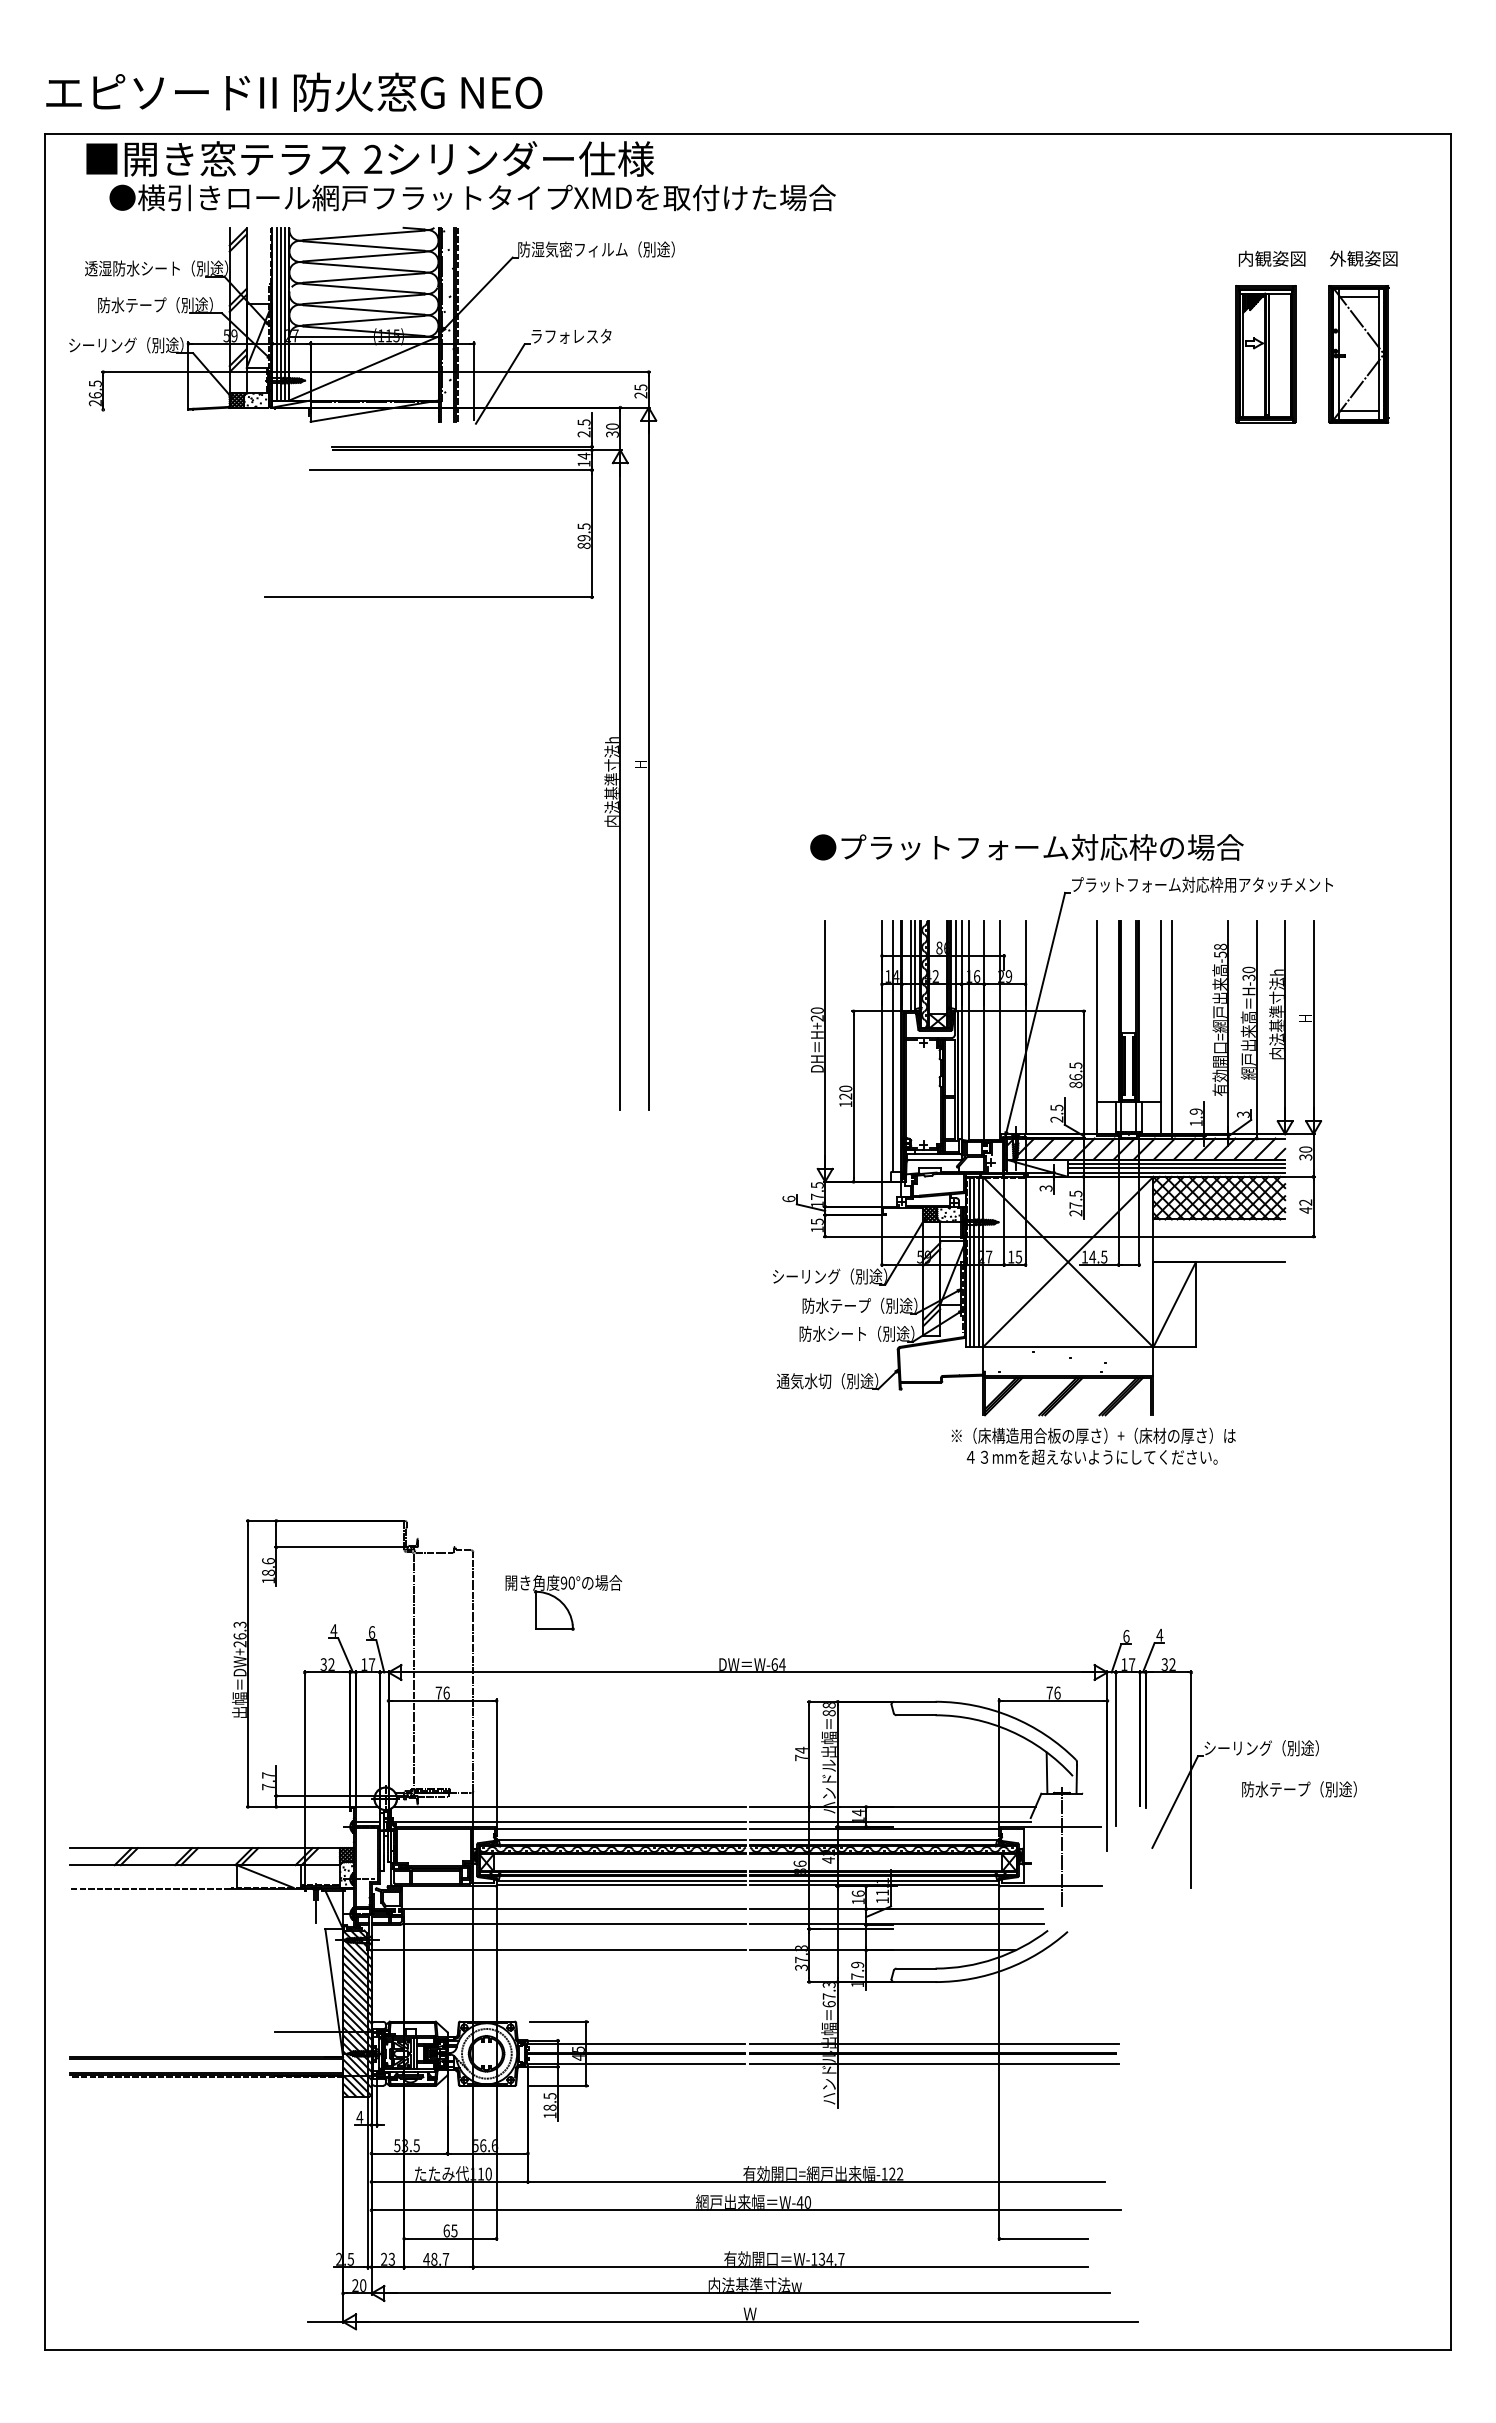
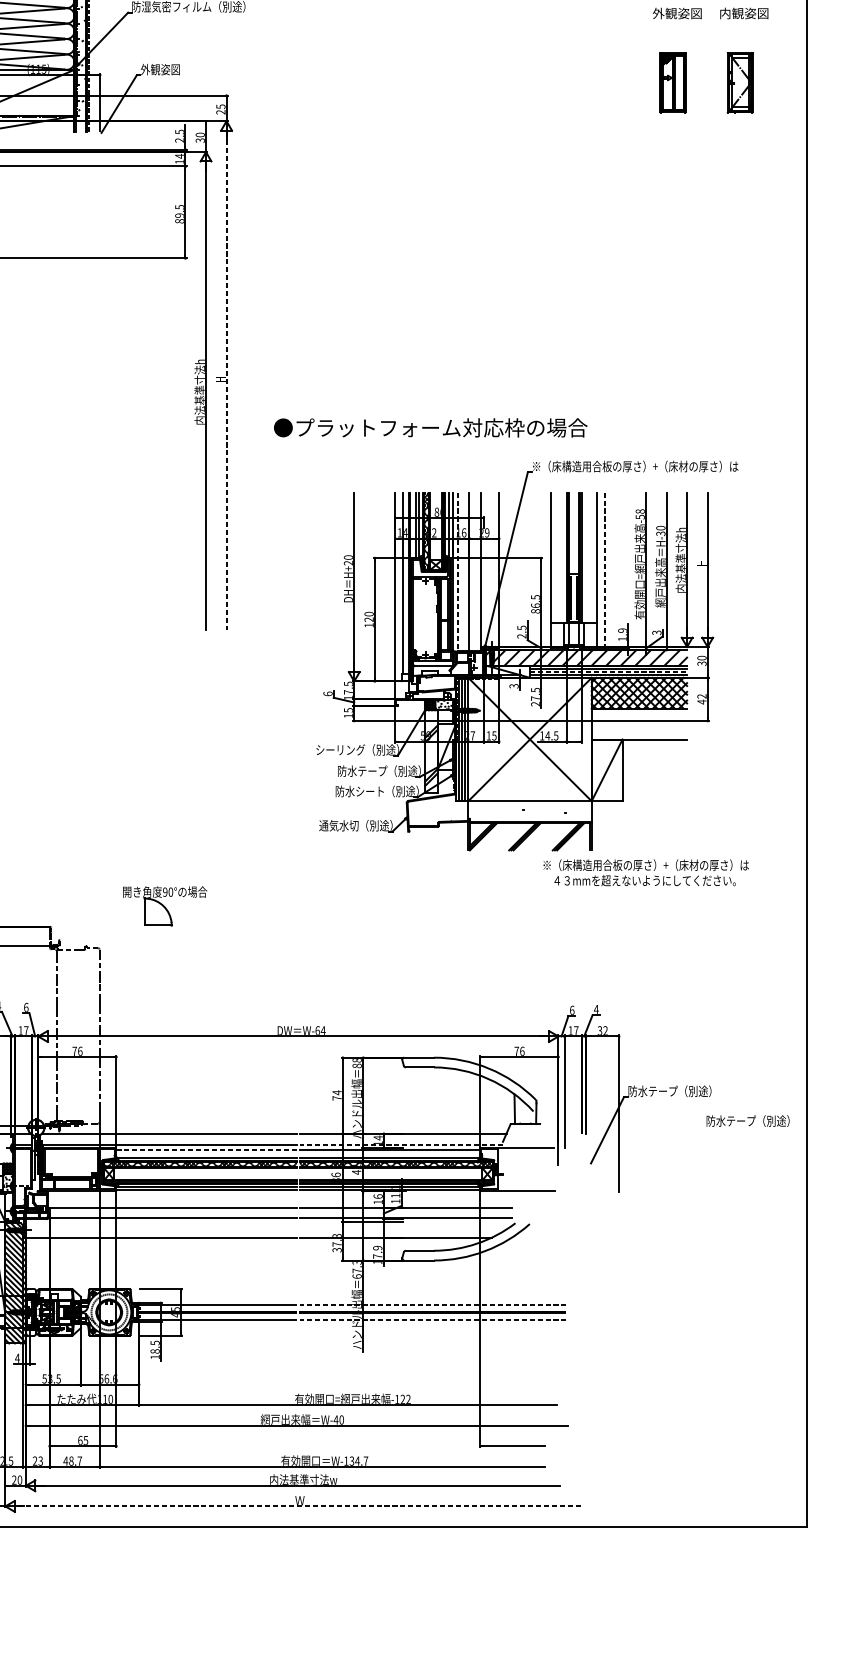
text: (1245, 258) -> (658, 13), 内観姿図 -> 外観姿図
text: (1338, 258) -> (725, 13), 外観姿図 -> 内観姿図
text: (570, 336) -> (169, 69), ラフォレスタ -> 外観姿図
part: (1265, 354) -> (672, 82), size x0.6
part: (1358, 354) -> (740, 82), size x0.6
line: (648, 766) -> (226, 380), solid -> dashed
text: (1026, 847) -> (430, 427), moved
text: (1214, 884) -> (635, 466), プラットフォーム対応枠用アタッチメント -> ※（床構造用合板の厚さ）+（床材の厚さ）は
line: (968, 1030) -> (457, 571), solid -> dashed
line: (1171, 1030) -> (604, 571), solid -> dashed
line: (1176, 1168) -> (608, 671), solid -> dashed
text: (1093, 1445) -> (646, 872), moved
part: (563, 1602) -> (164, 906), moved
text: (1238, 1748) -> (653, 1091), シーリング（別途） -> 防水テープ（別途）
text: (1299, 1789) -> (748, 1121), moved
line: (889, 1822) -> (400, 1145), solid -> dashed
line: (621, 1828) -> (206, 1149), solid -> dashed
line: (1061, 1846) -> (525, 1162), removed
line: (933, 2043) -> (432, 1304), solid -> dashed
line: (933, 2064) -> (432, 1320), solid -> dashed
line: (748, 2321) -> (298, 1506), solid -> dashed

